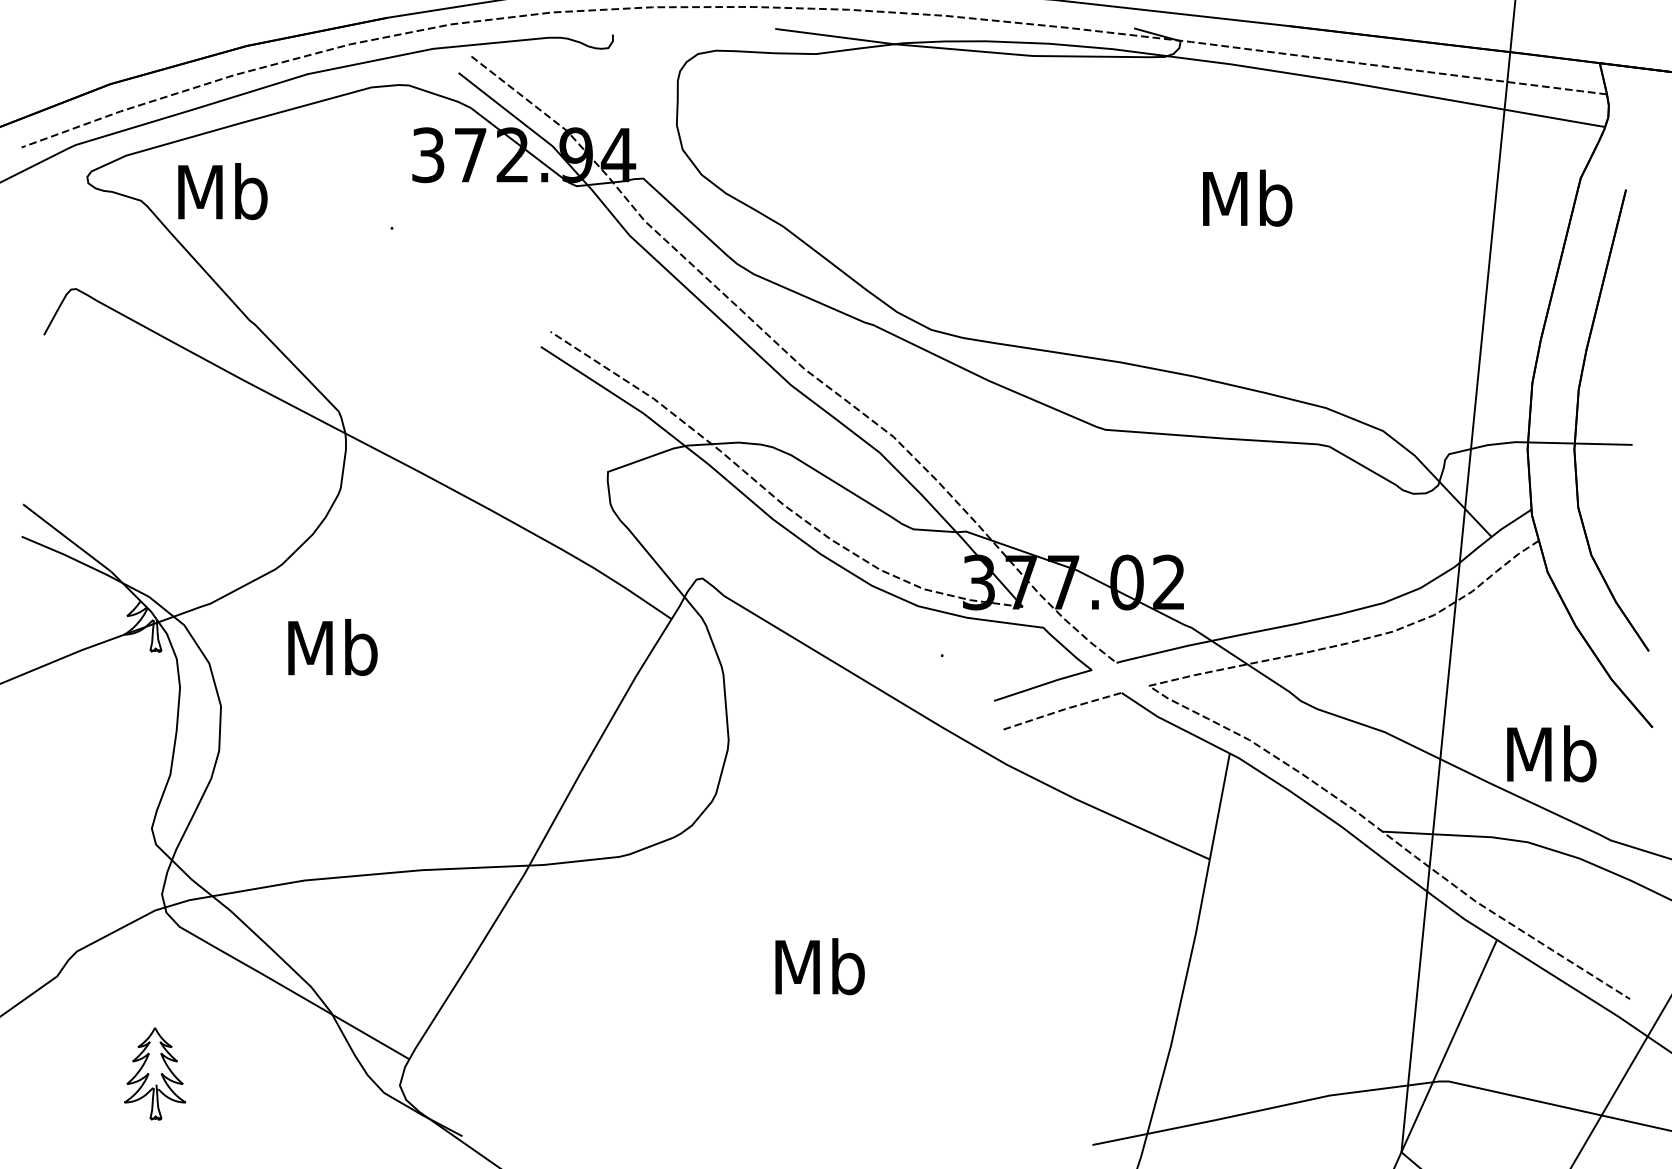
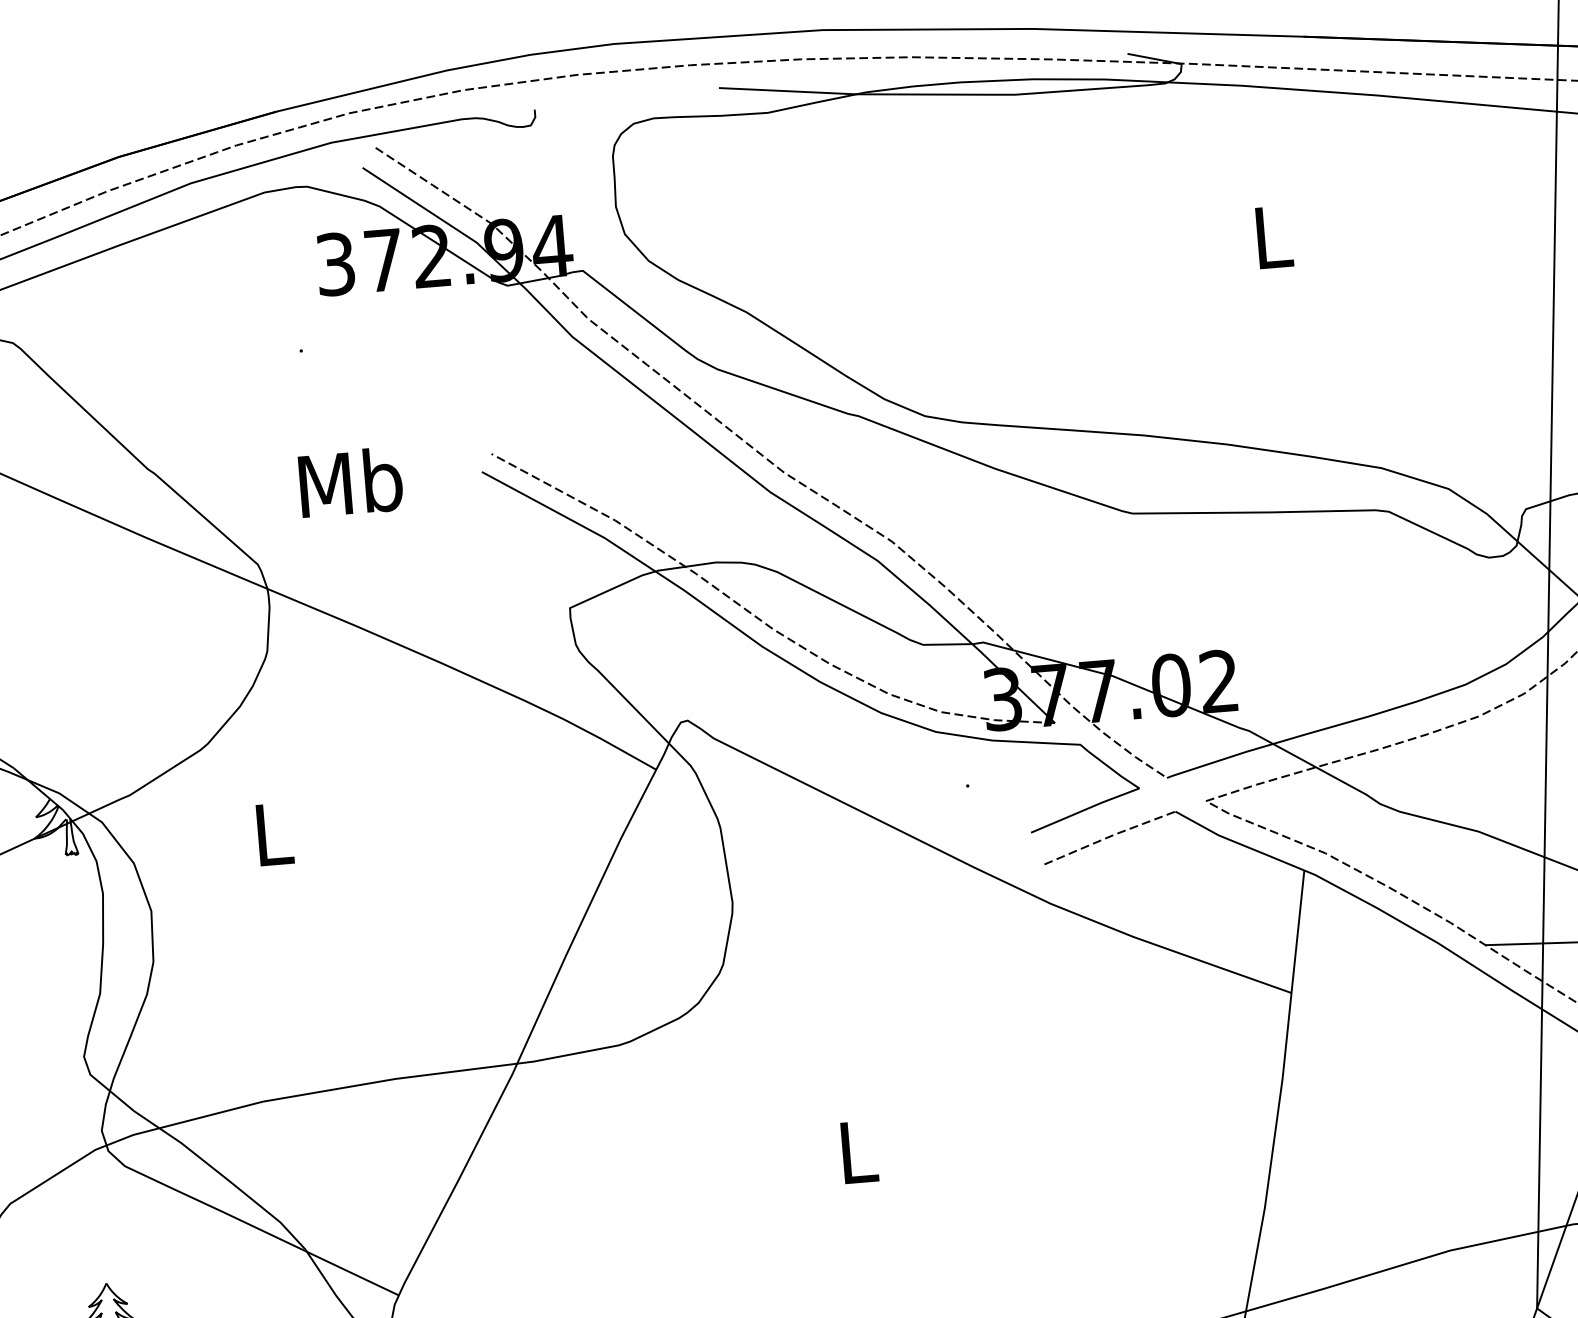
text: (222, 191) -> (350, 482), moved
text: (1247, 197) -> (1272, 235), Mb -> L
text: (332, 647) -> (272, 833), Mb -> L
text: (819, 966) -> (857, 1151), Mb -> L

